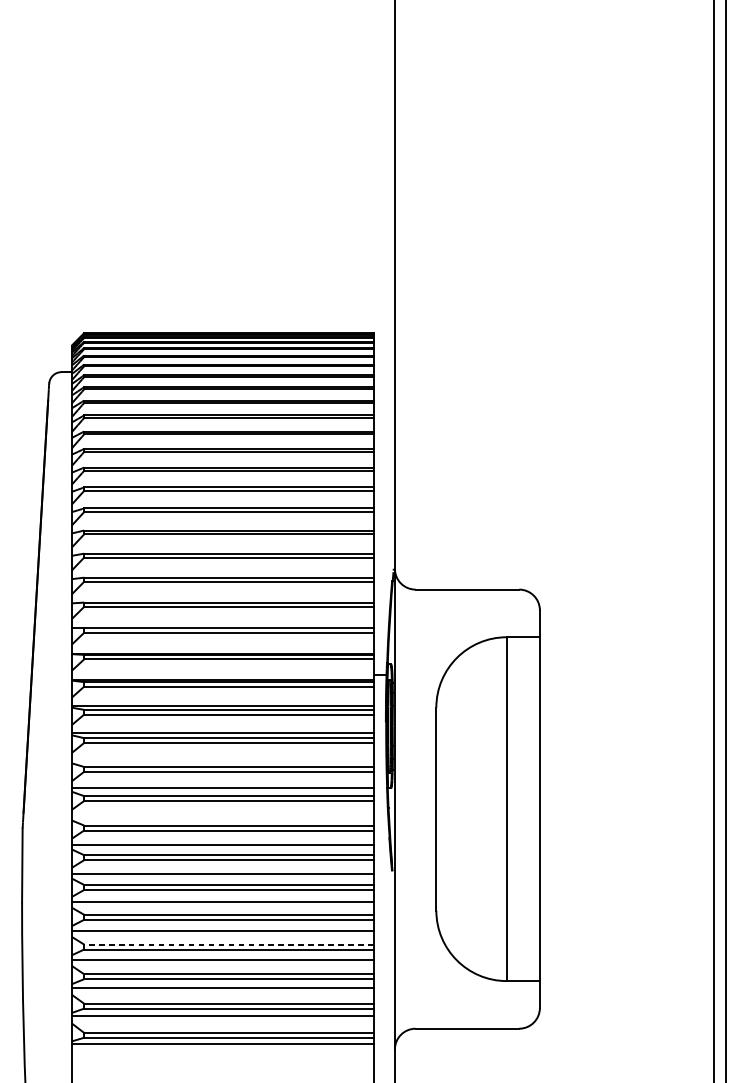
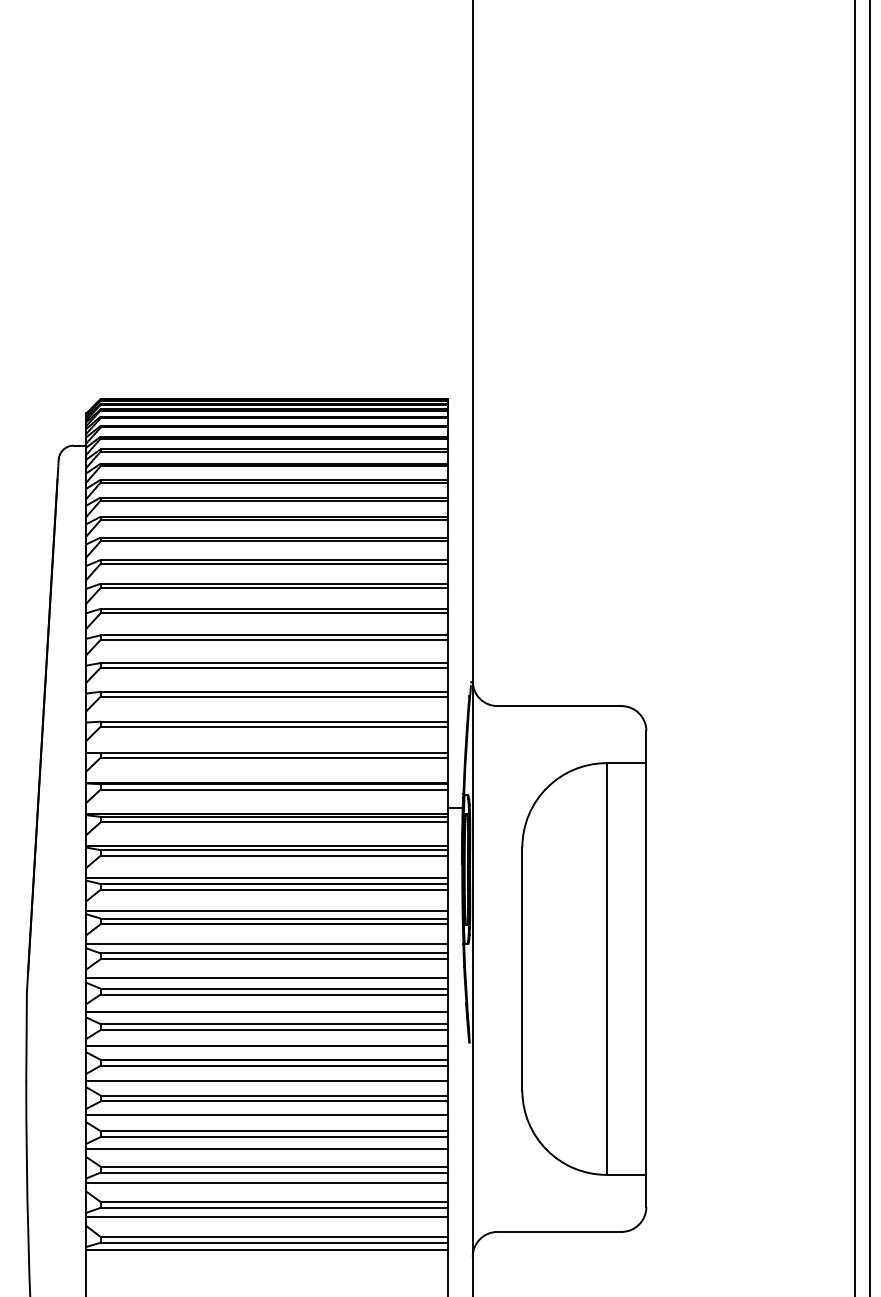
line: (222, 760) -> (266, 910), added
line: (222, 817) -> (266, 978), added
line: (229, 944) -> (274, 1131), dashed -> solid

